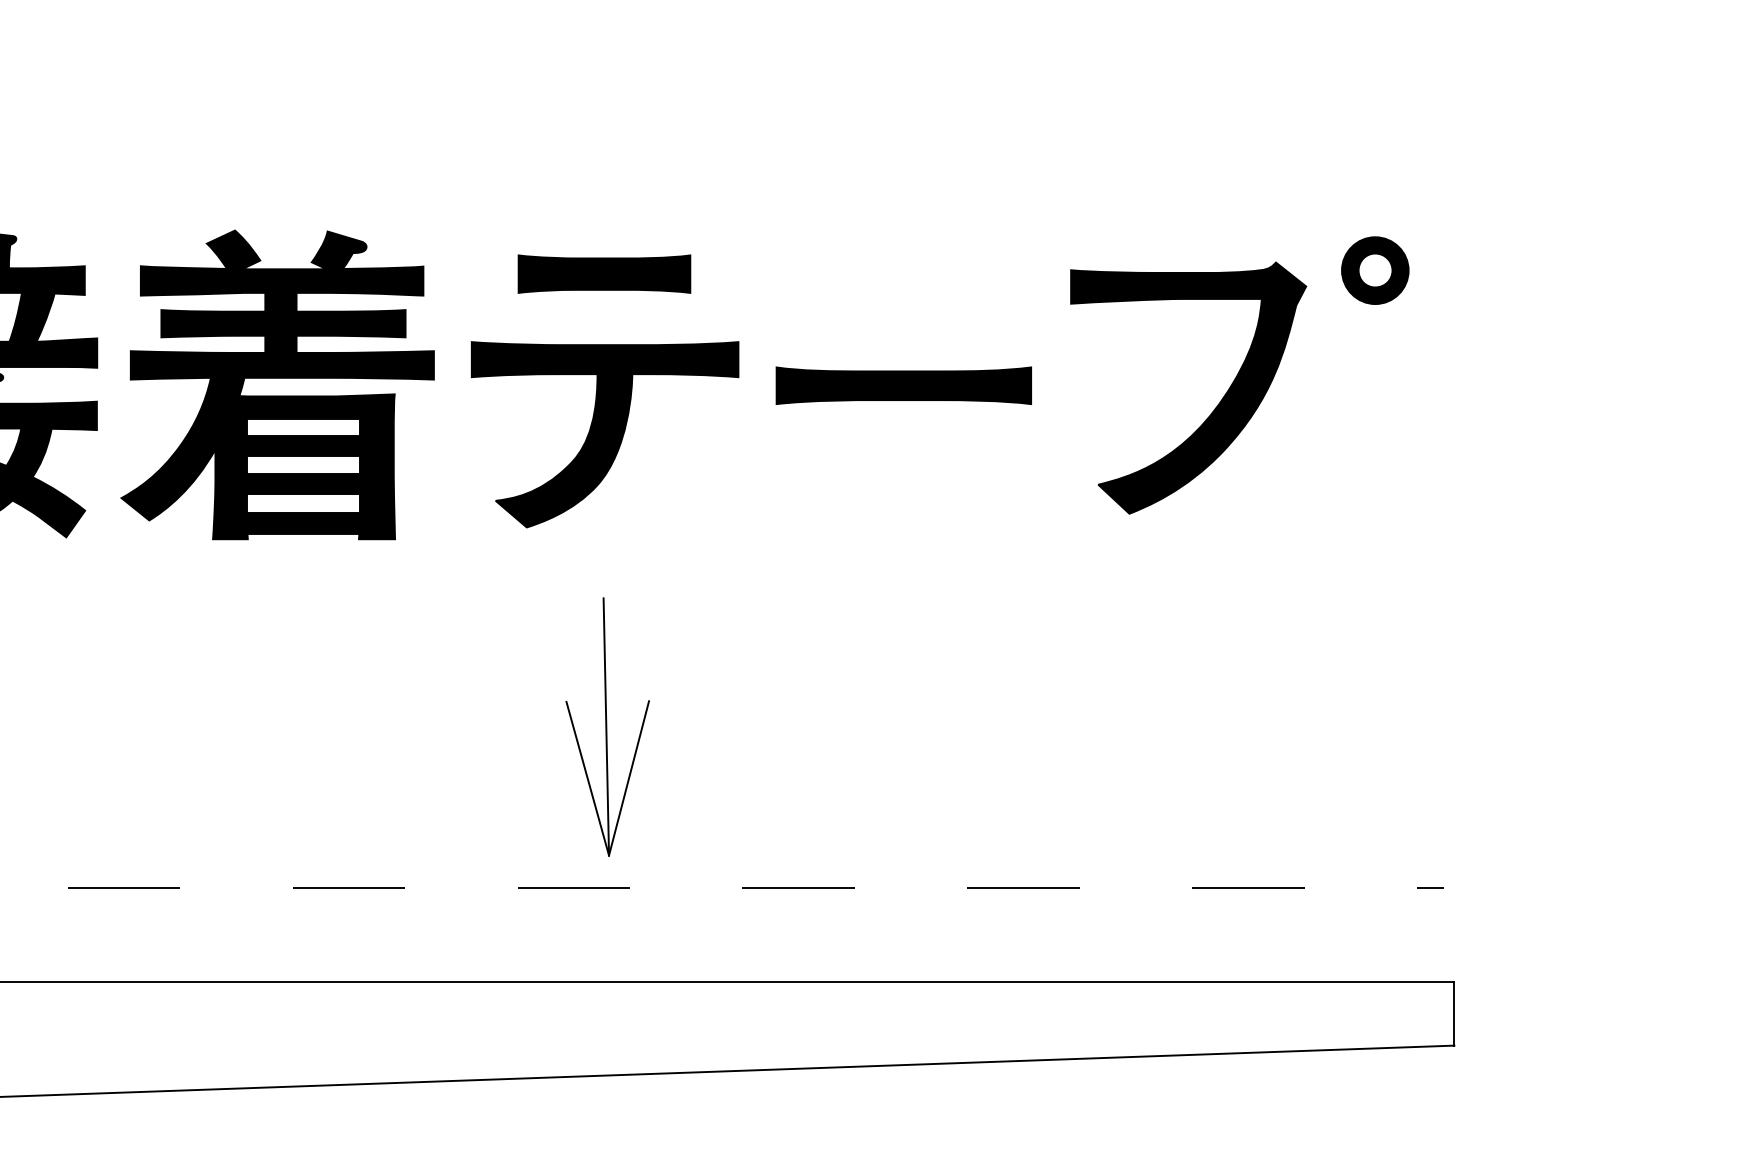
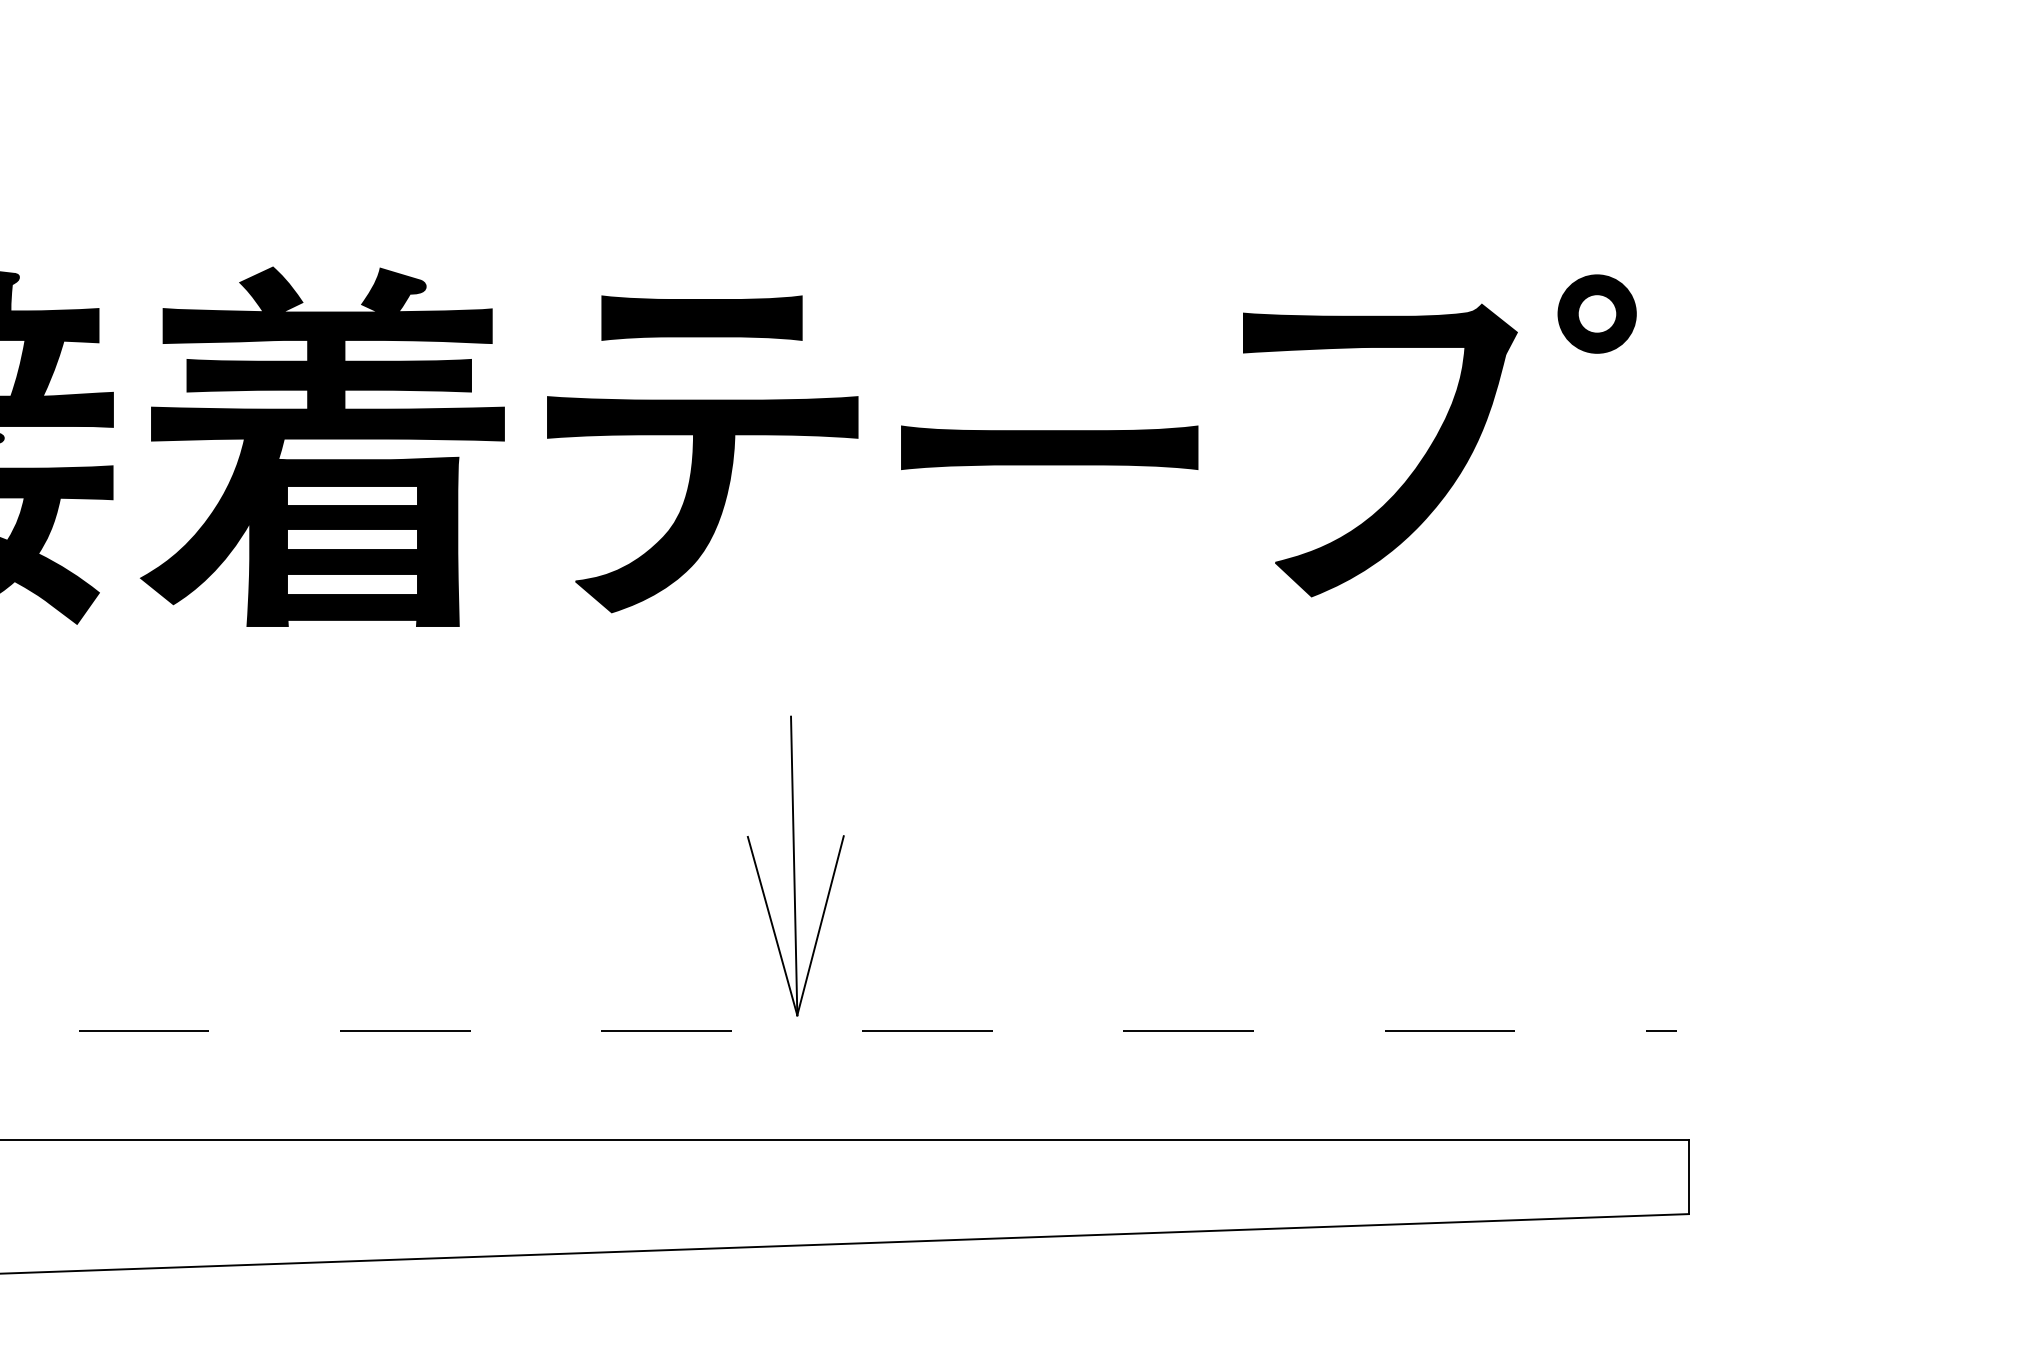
part: (607, 726) -> (795, 865), moved

